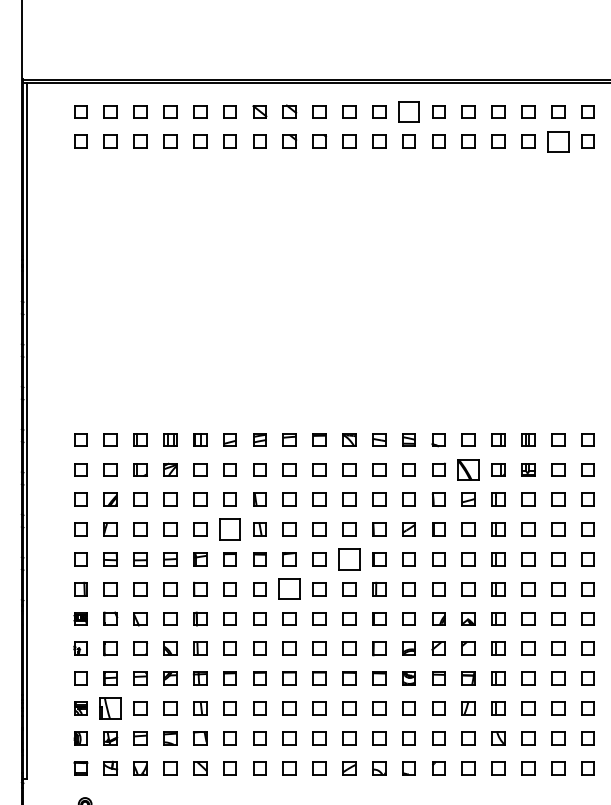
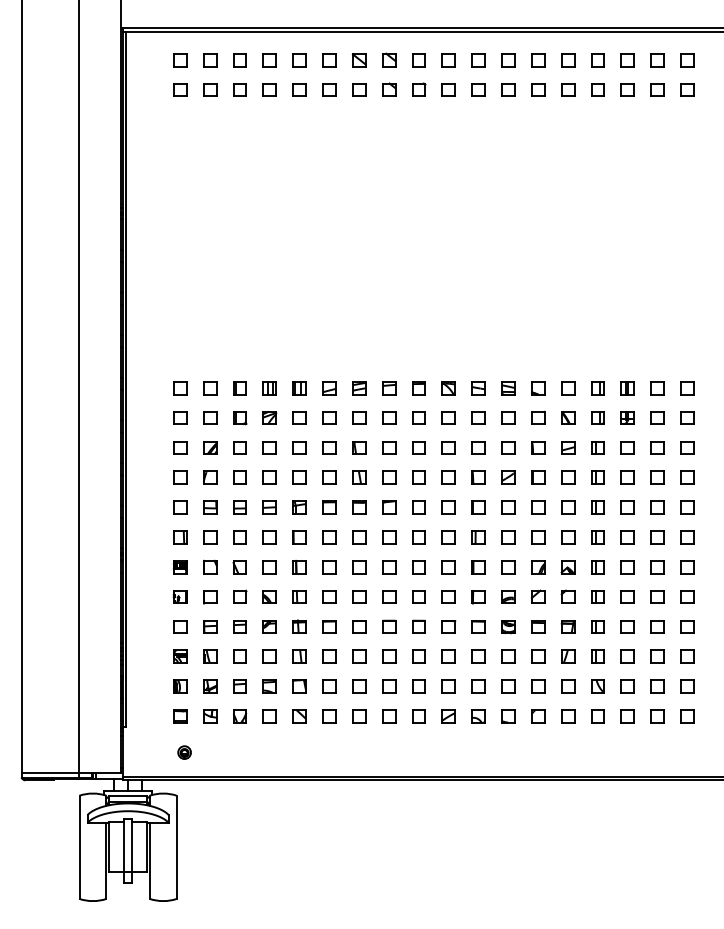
part: (409, 112) -> (508, 60), size x0.62
part: (558, 141) -> (657, 89), size x0.62
part: (469, 469) -> (568, 417), size x0.62
part: (230, 529) -> (329, 477), size x0.62
part: (349, 559) -> (448, 507), size x0.62
part: (290, 589) -> (389, 537), size x0.62
part: (111, 708) -> (210, 656), size x0.62

